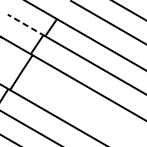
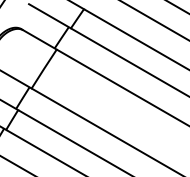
line: (26, 25) -> (49, 16), dashed -> solid

